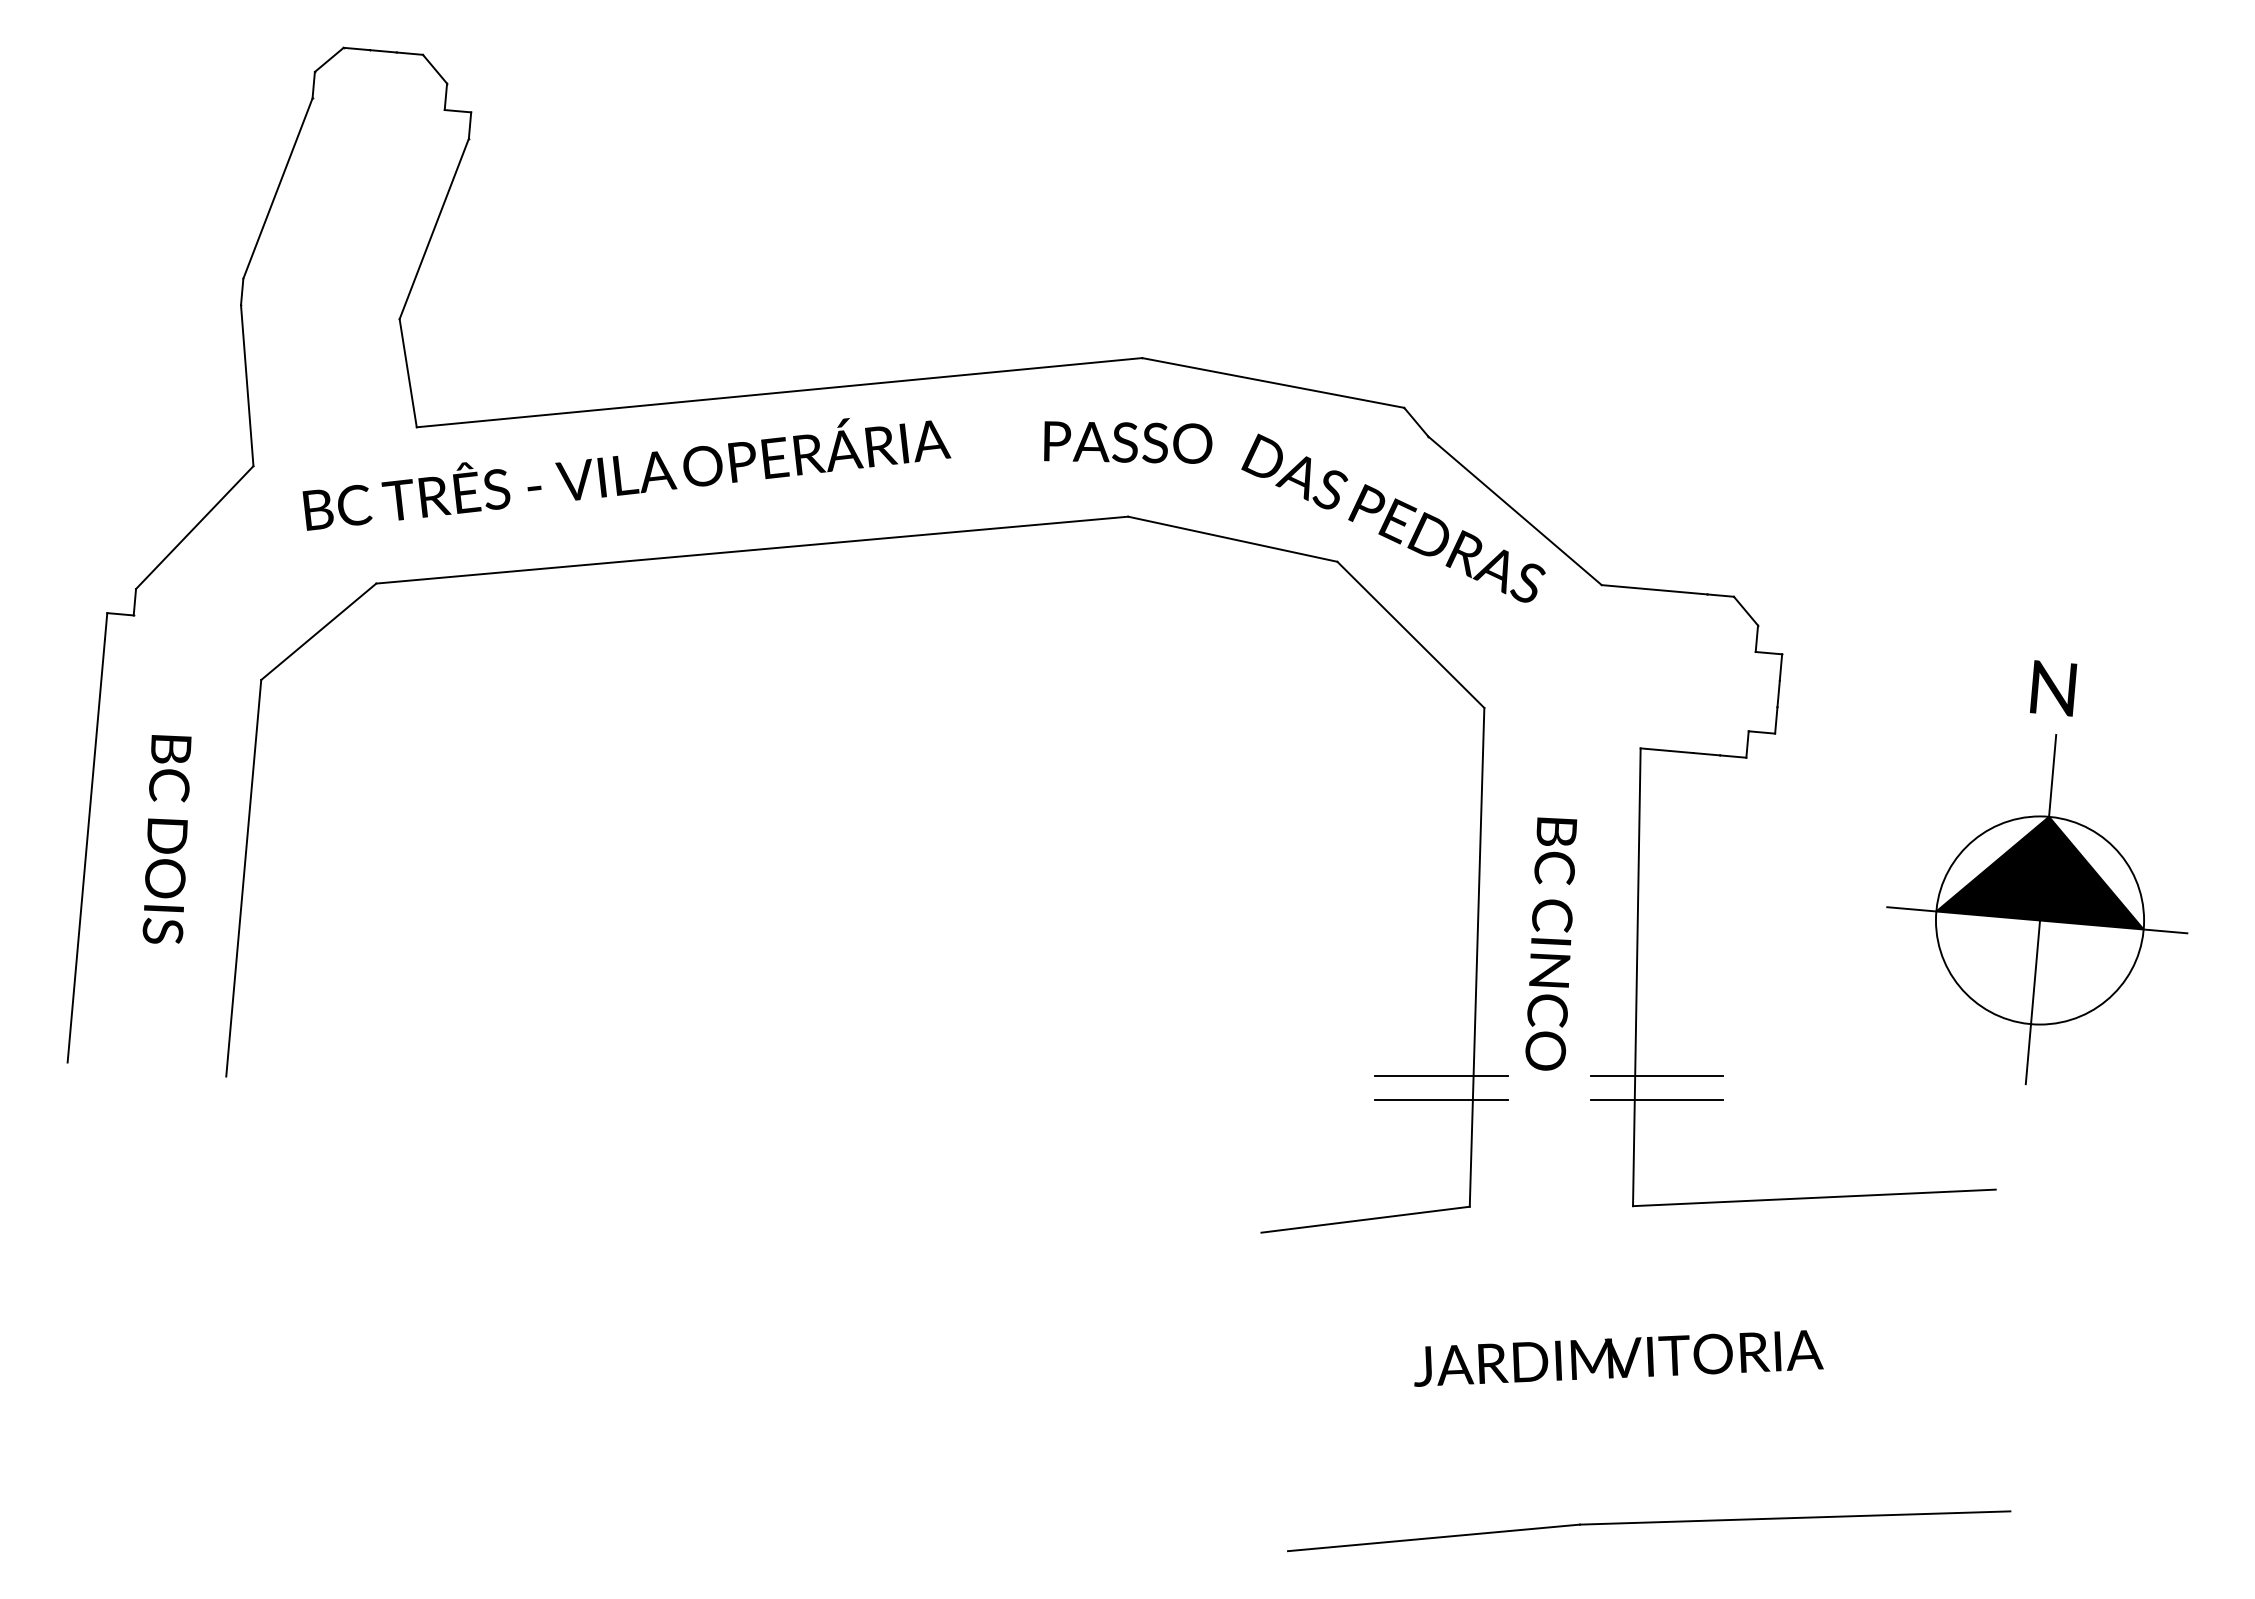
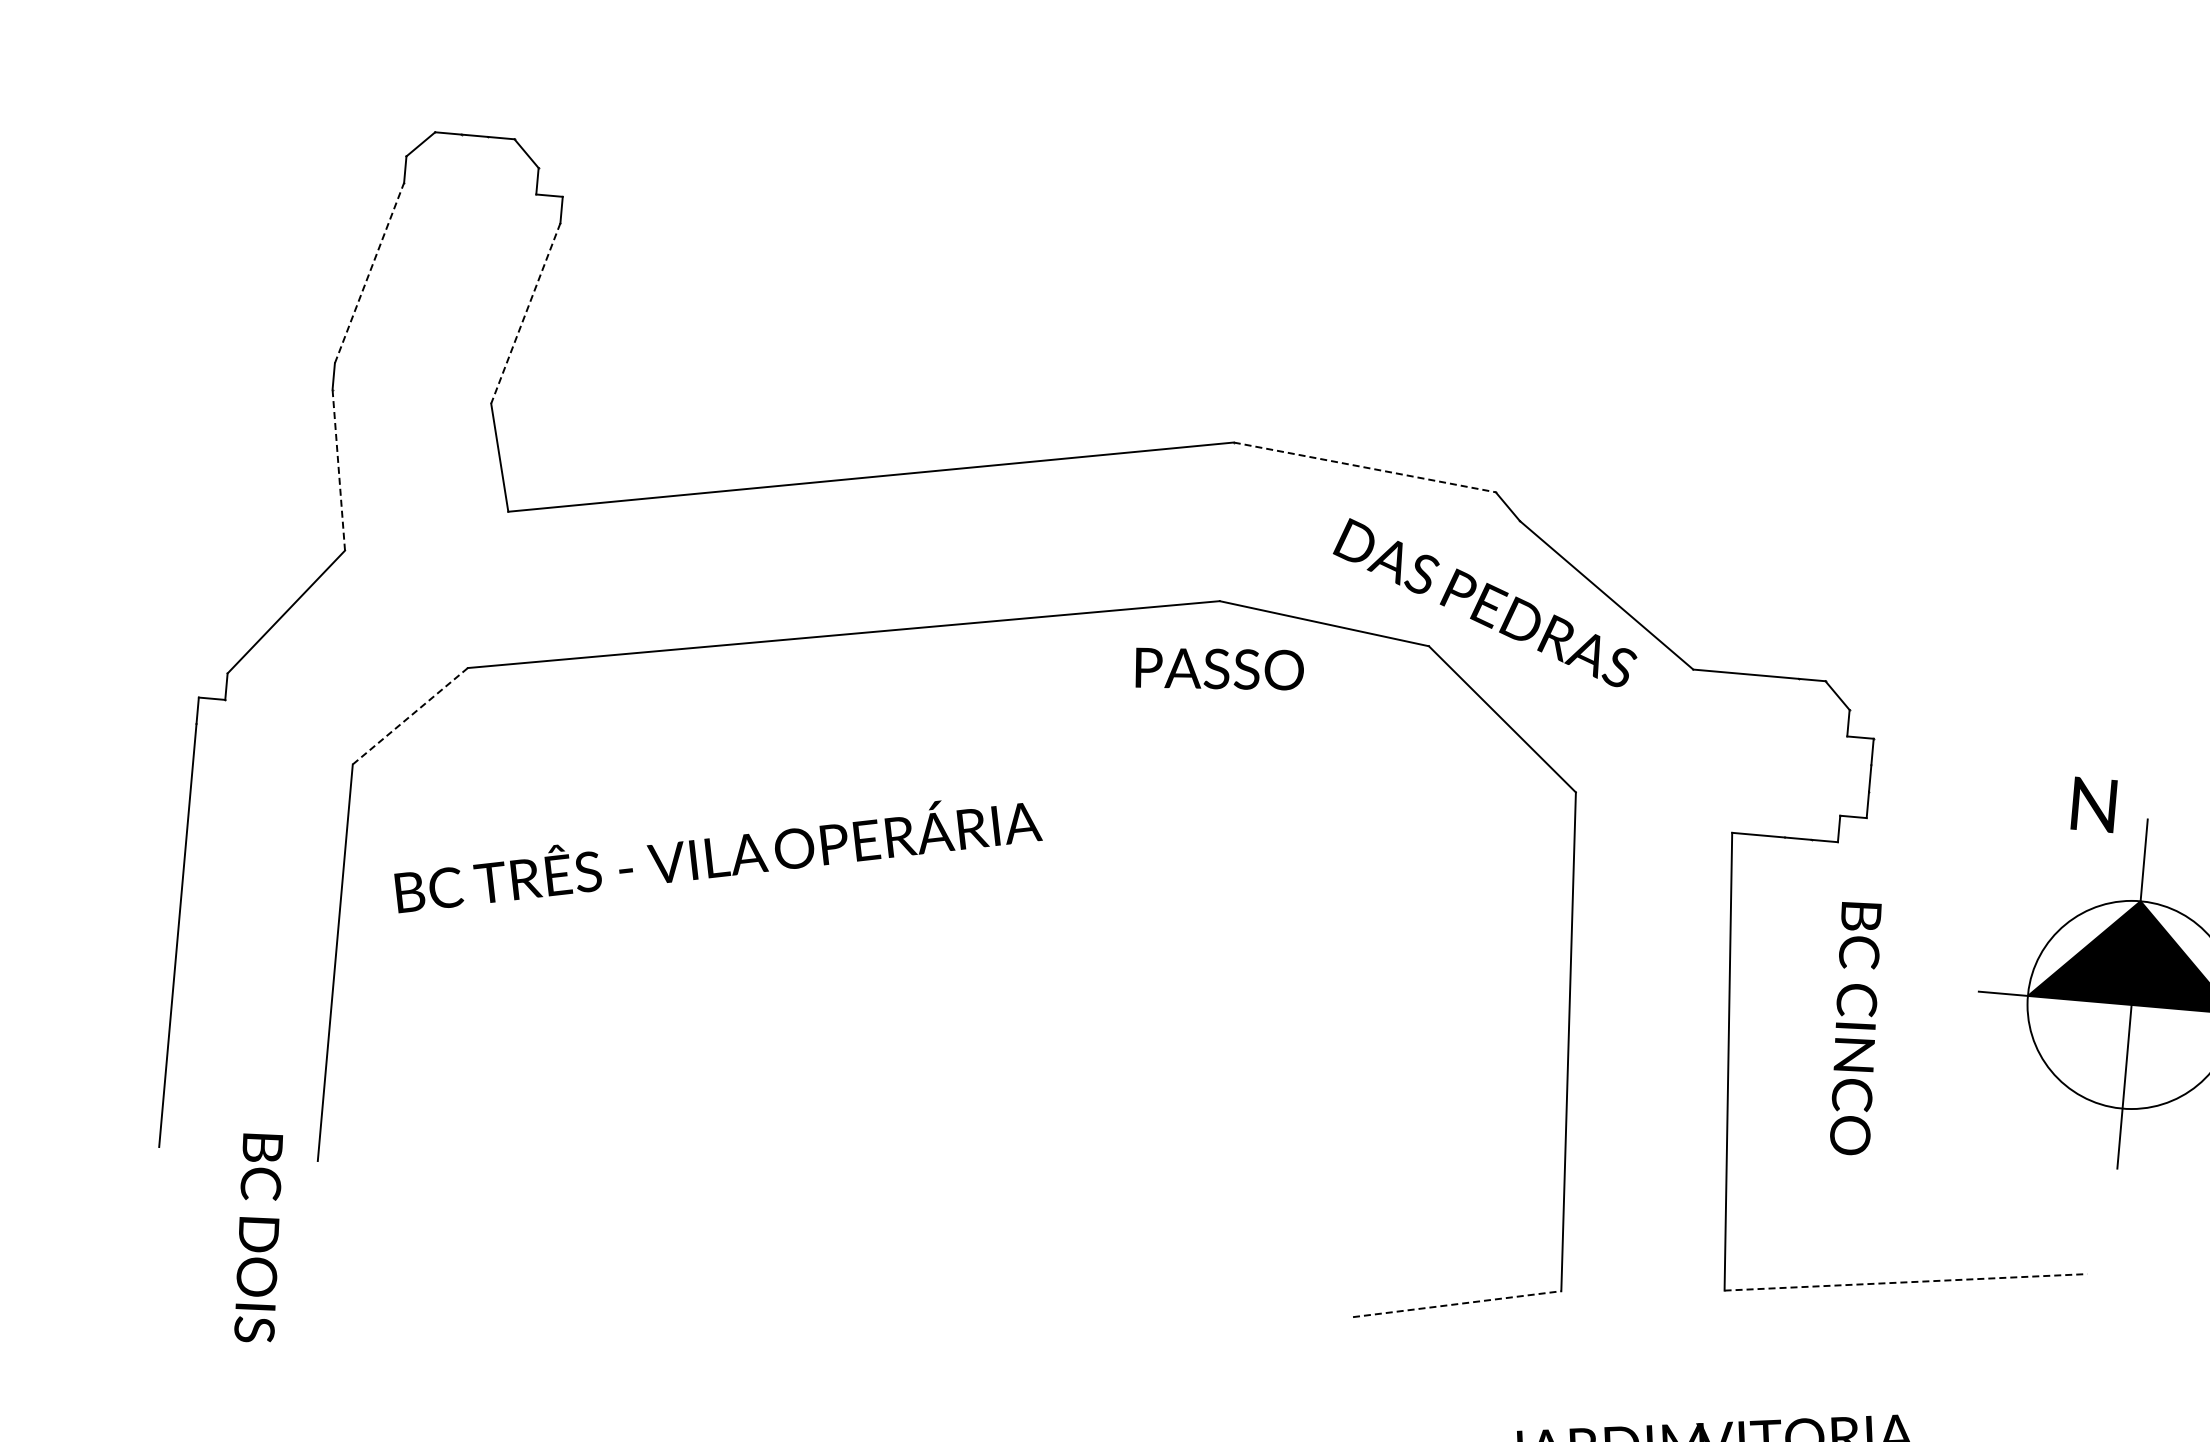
line: (277, 188) -> (369, 272), solid -> dashed
line: (434, 229) -> (526, 313), solid -> dashed
line: (1273, 383) -> (1365, 467), solid -> dashed
line: (247, 385) -> (339, 469), solid -> dashed
text: (1128, 442) -> (1220, 668), moved
text: (626, 474) -> (718, 856), moved
line: (318, 632) -> (410, 716), solid -> dashed
text: (2053, 688) -> (2094, 804), moved
text: (166, 839) -> (258, 1237), moved
text: (1551, 943) -> (1856, 1027), moved
line: (1440, 1075) -> (1532, 1159), removed
line: (1656, 1075) -> (1748, 1159), removed
line: (1440, 1099) -> (1532, 1183), removed
line: (1656, 1099) -> (1748, 1183), removed
line: (1814, 1197) -> (1906, 1281), solid -> dashed
line: (1365, 1219) -> (1457, 1303), solid -> dashed

